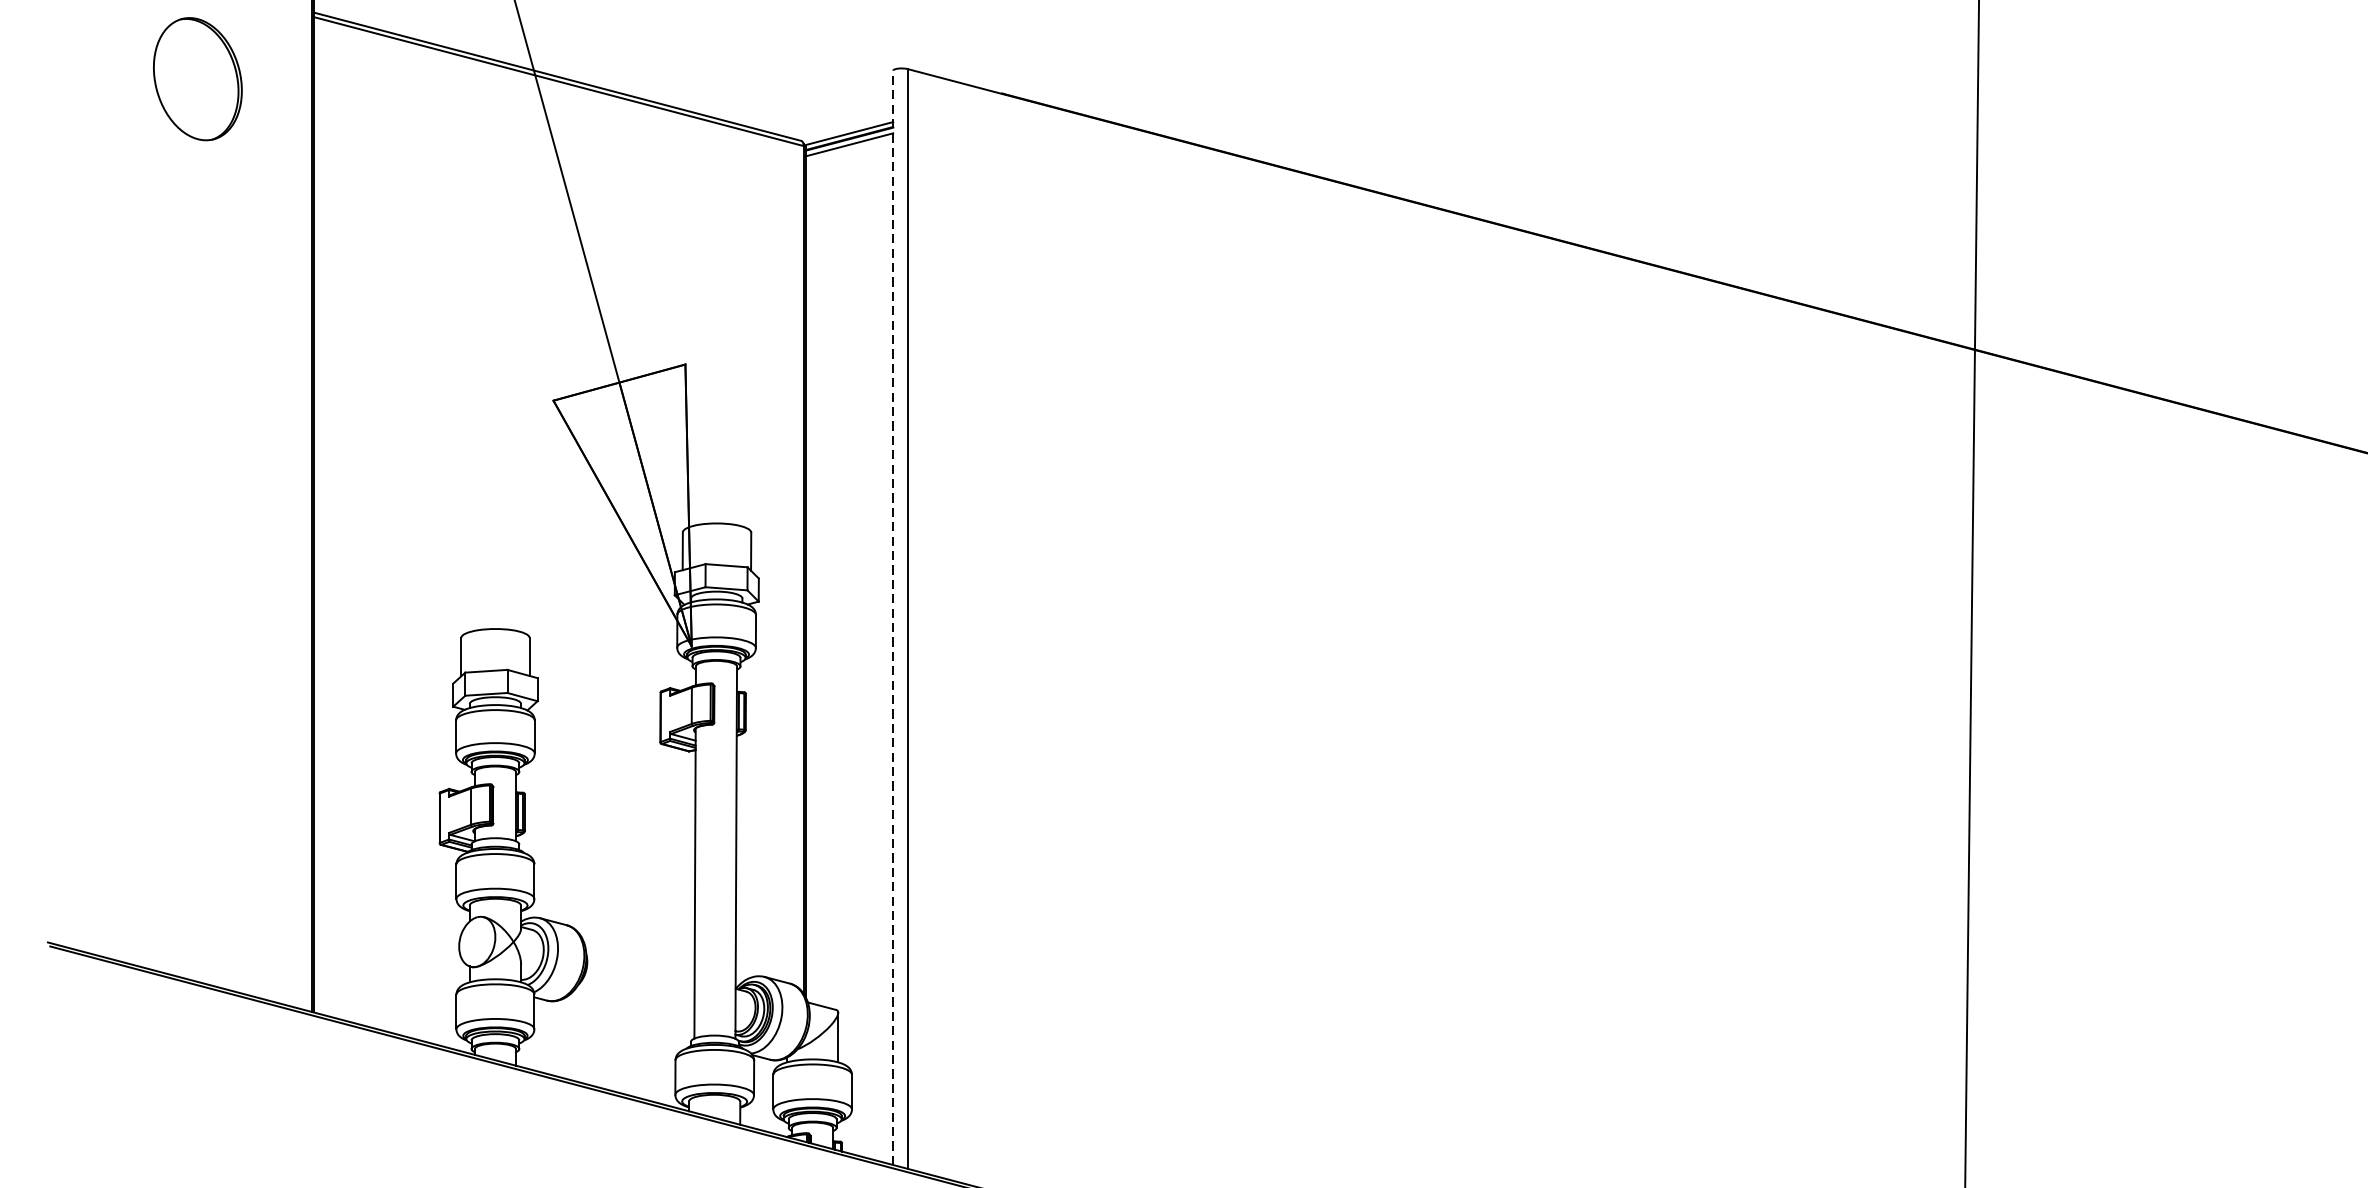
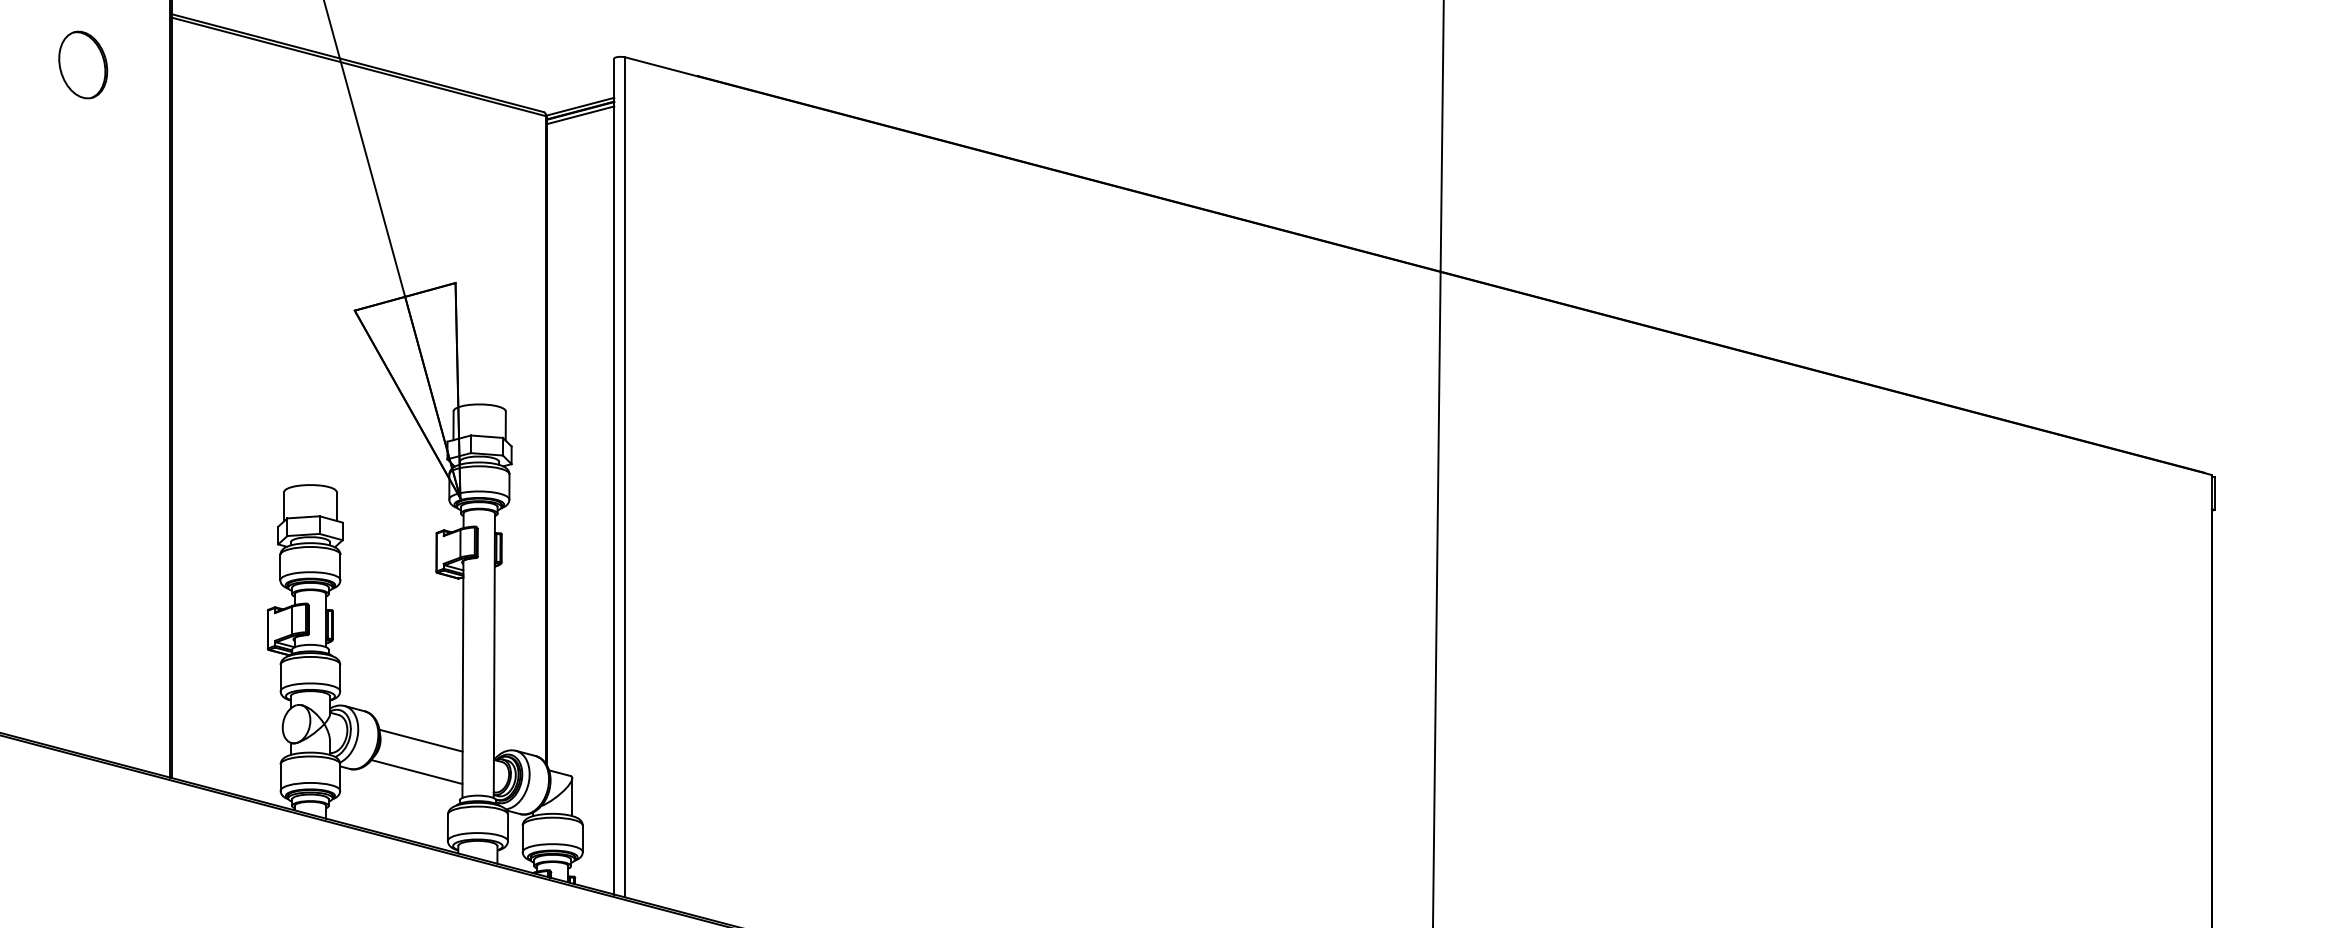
part: (198, 78) -> (83, 64), size x0.71
line: (893, 617) -> (614, 476), dashed -> solid
line: (639, 963) -> (420, 740), added
line: (634, 1005) -> (416, 772), added

